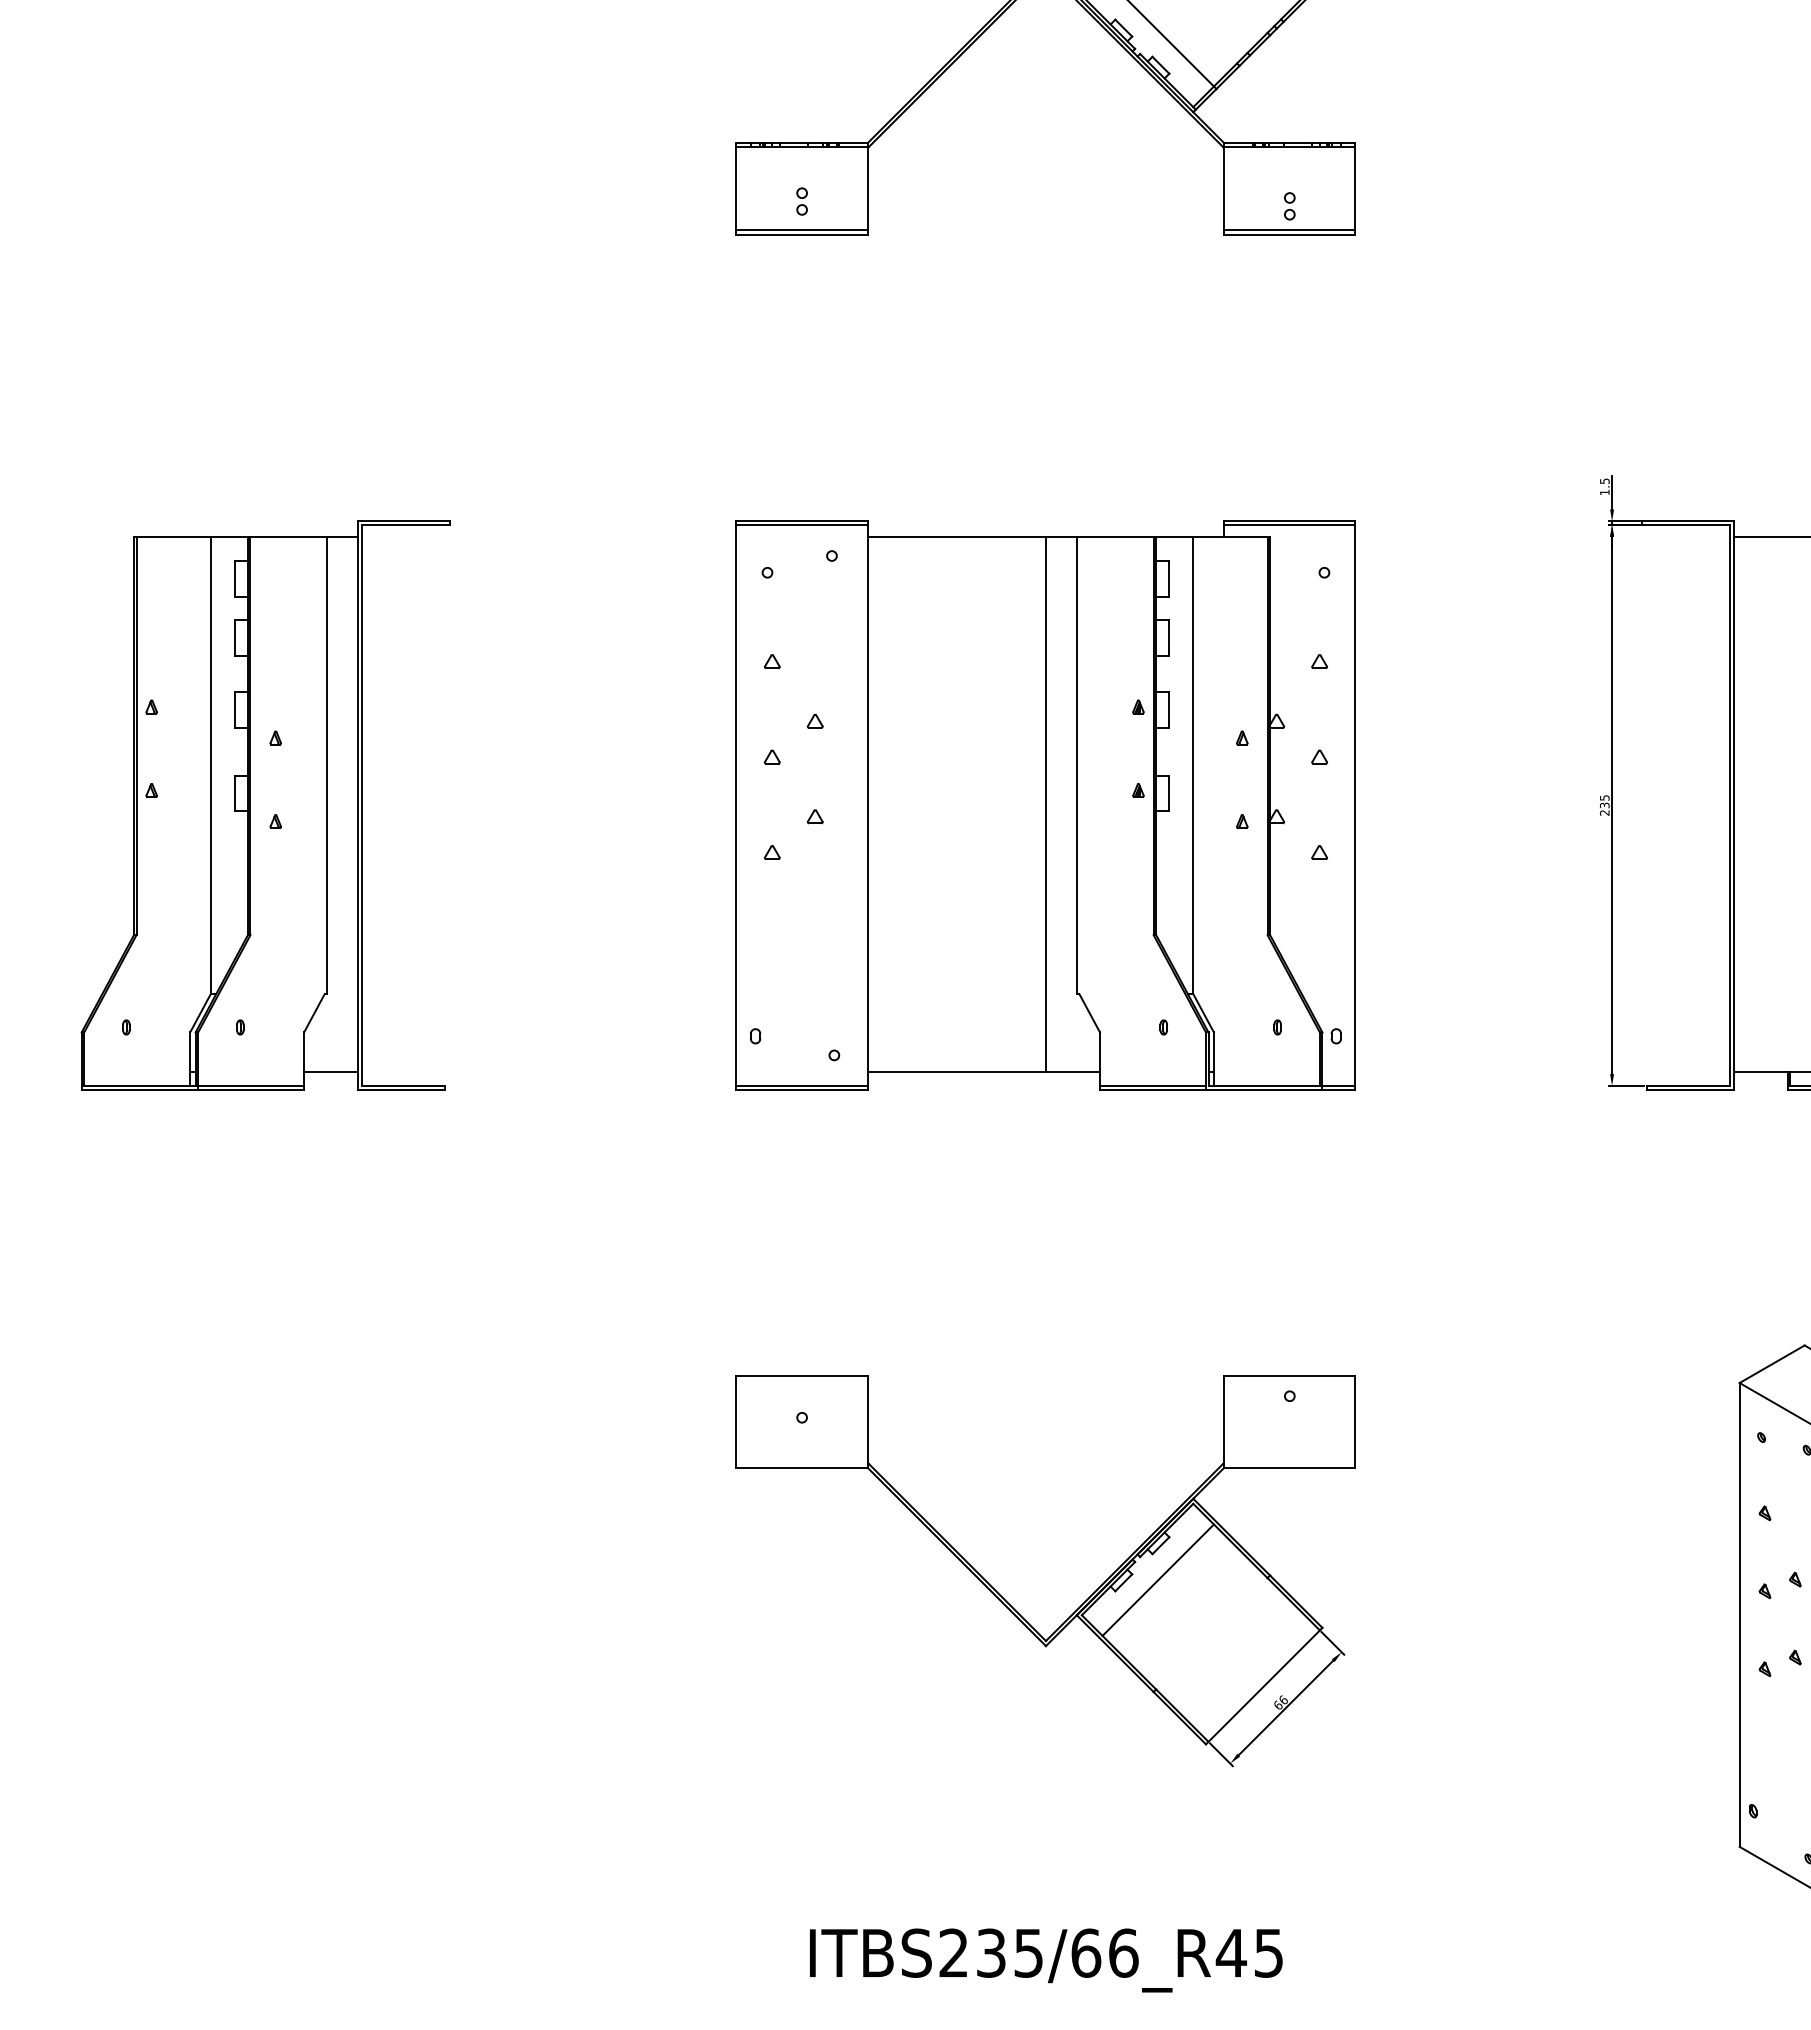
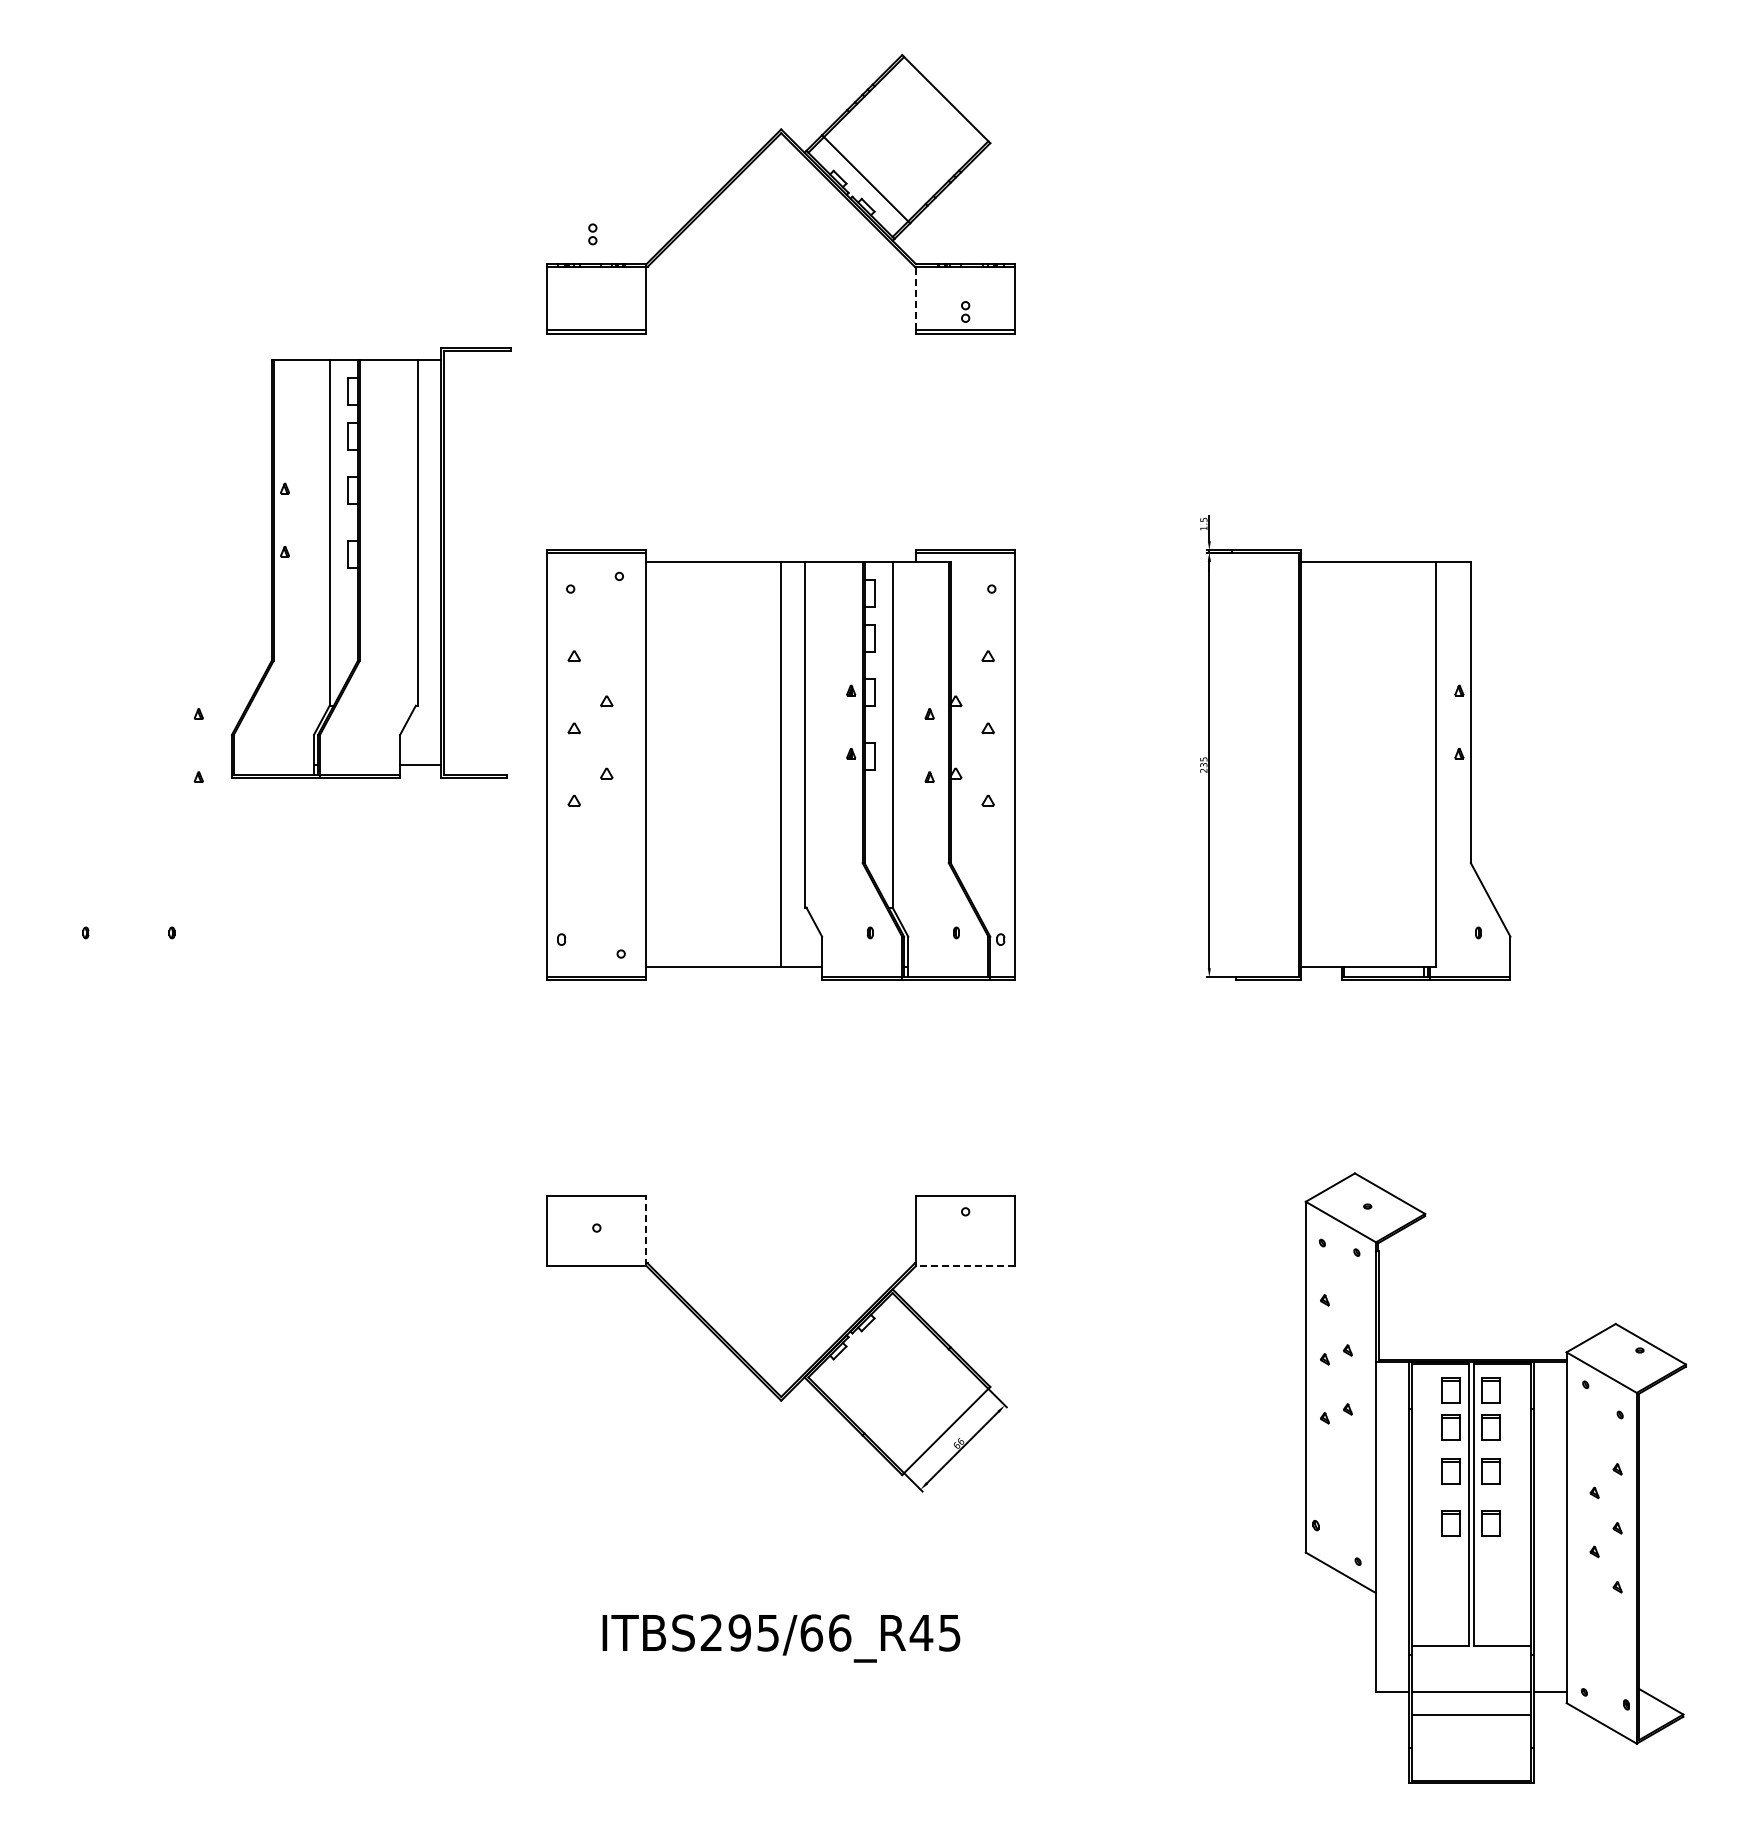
line: (1224, 187) -> (916, 297), solid -> dashed
part: (801, 201) -> (592, 234), moved
part: (266, 804) -> (371, 562), moved
line: (867, 1422) -> (646, 1231), solid -> dashed
line: (1289, 1467) -> (965, 1265), solid -> dashed
line: (1158, 1579) -> (866, 1350), removed
text: (990, 1952) -> (739, 1632), ITBS235/66_R45 -> ITBS295/66_R45

